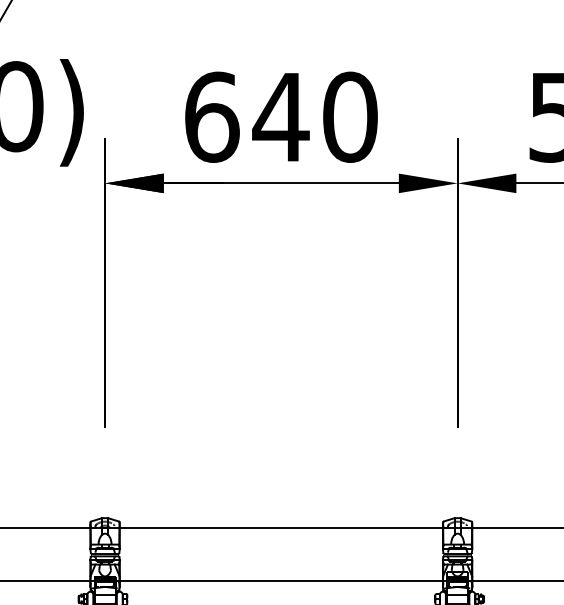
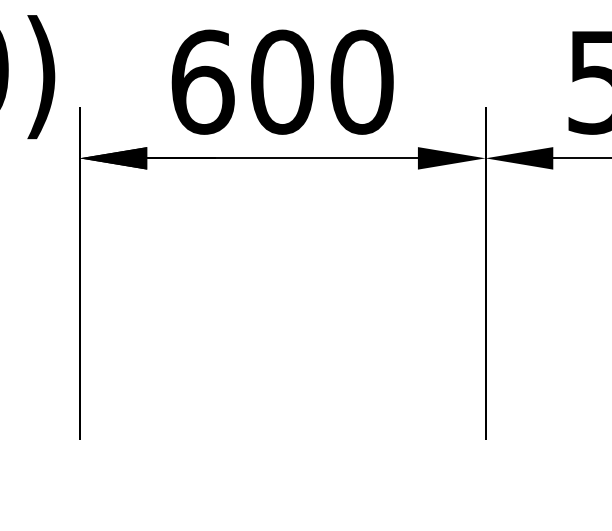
text: (280, 116) -> (281, 81), 640 -> 600

